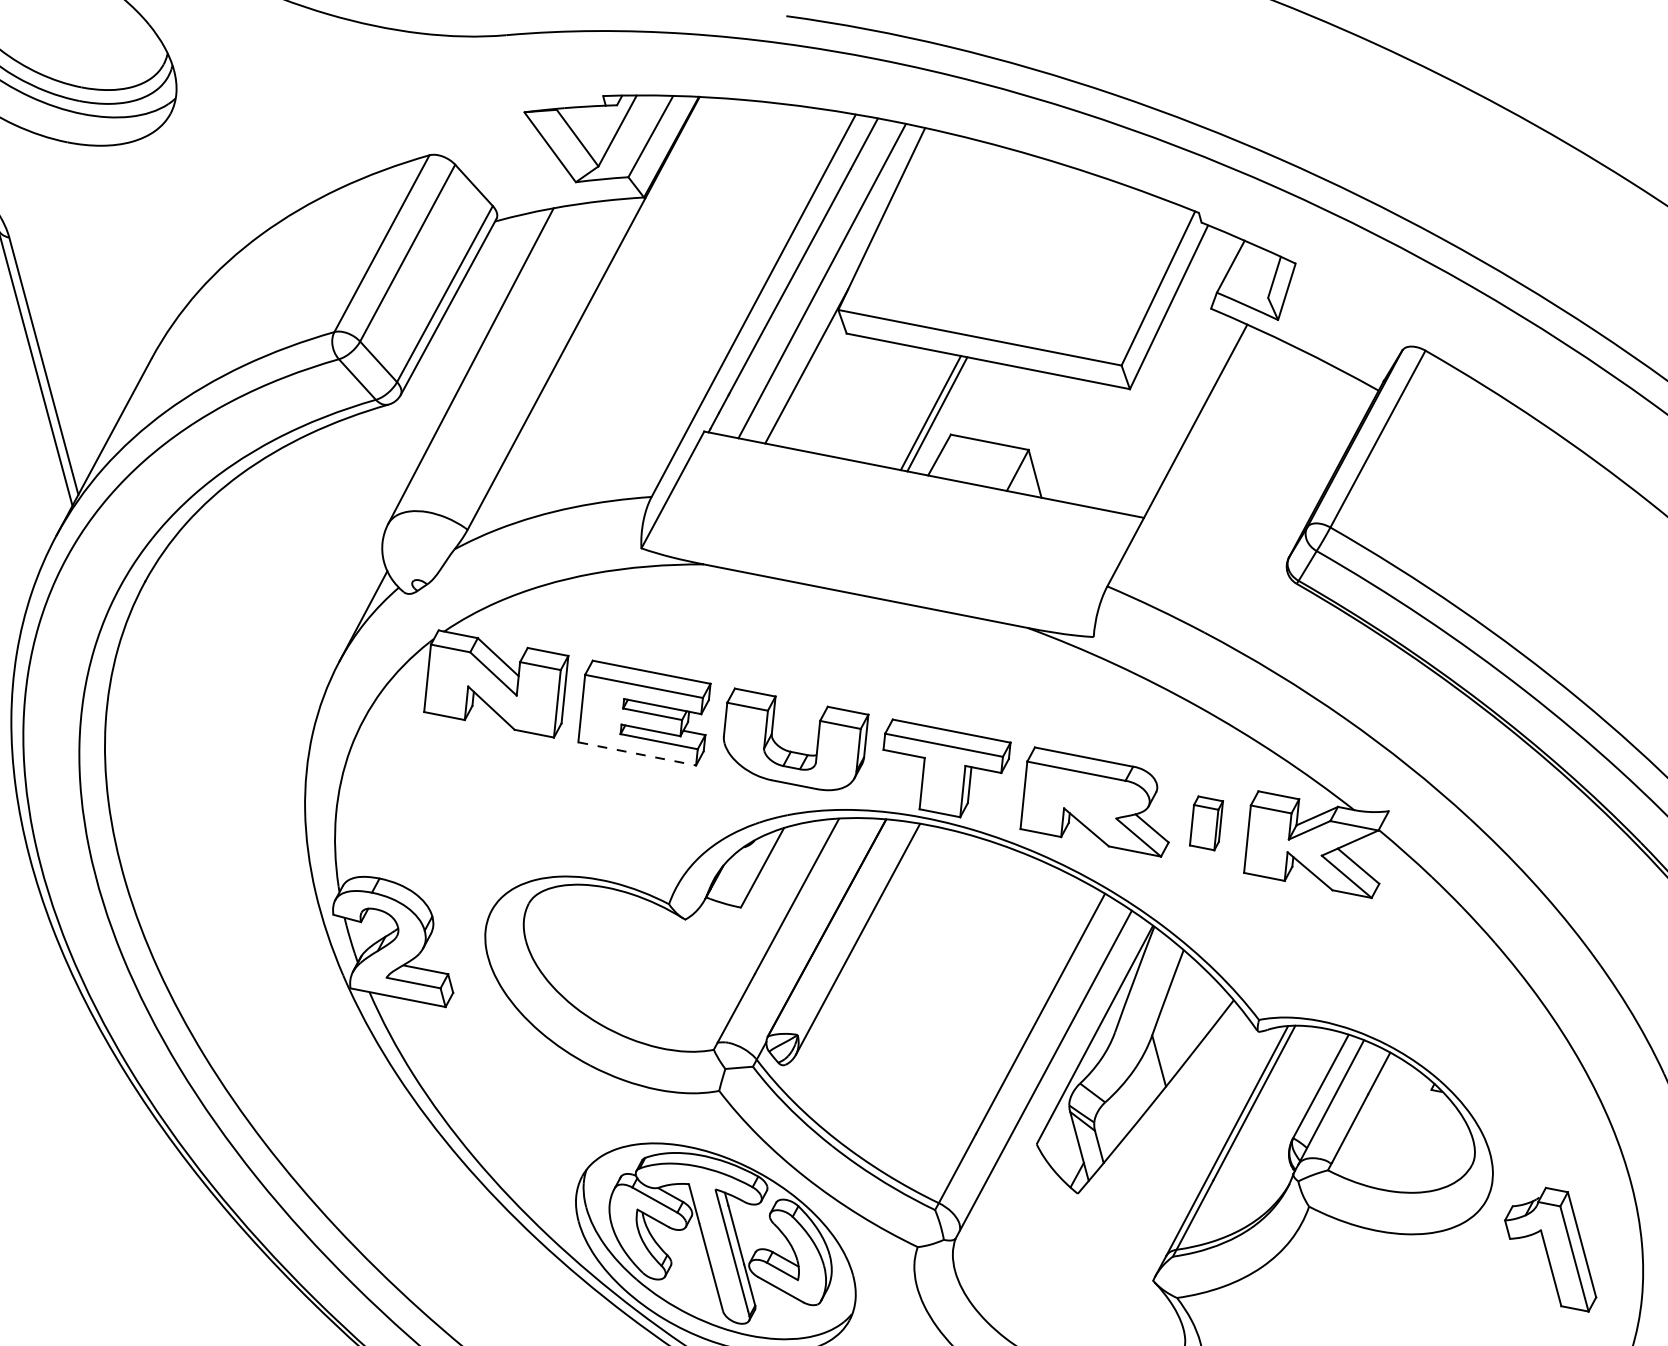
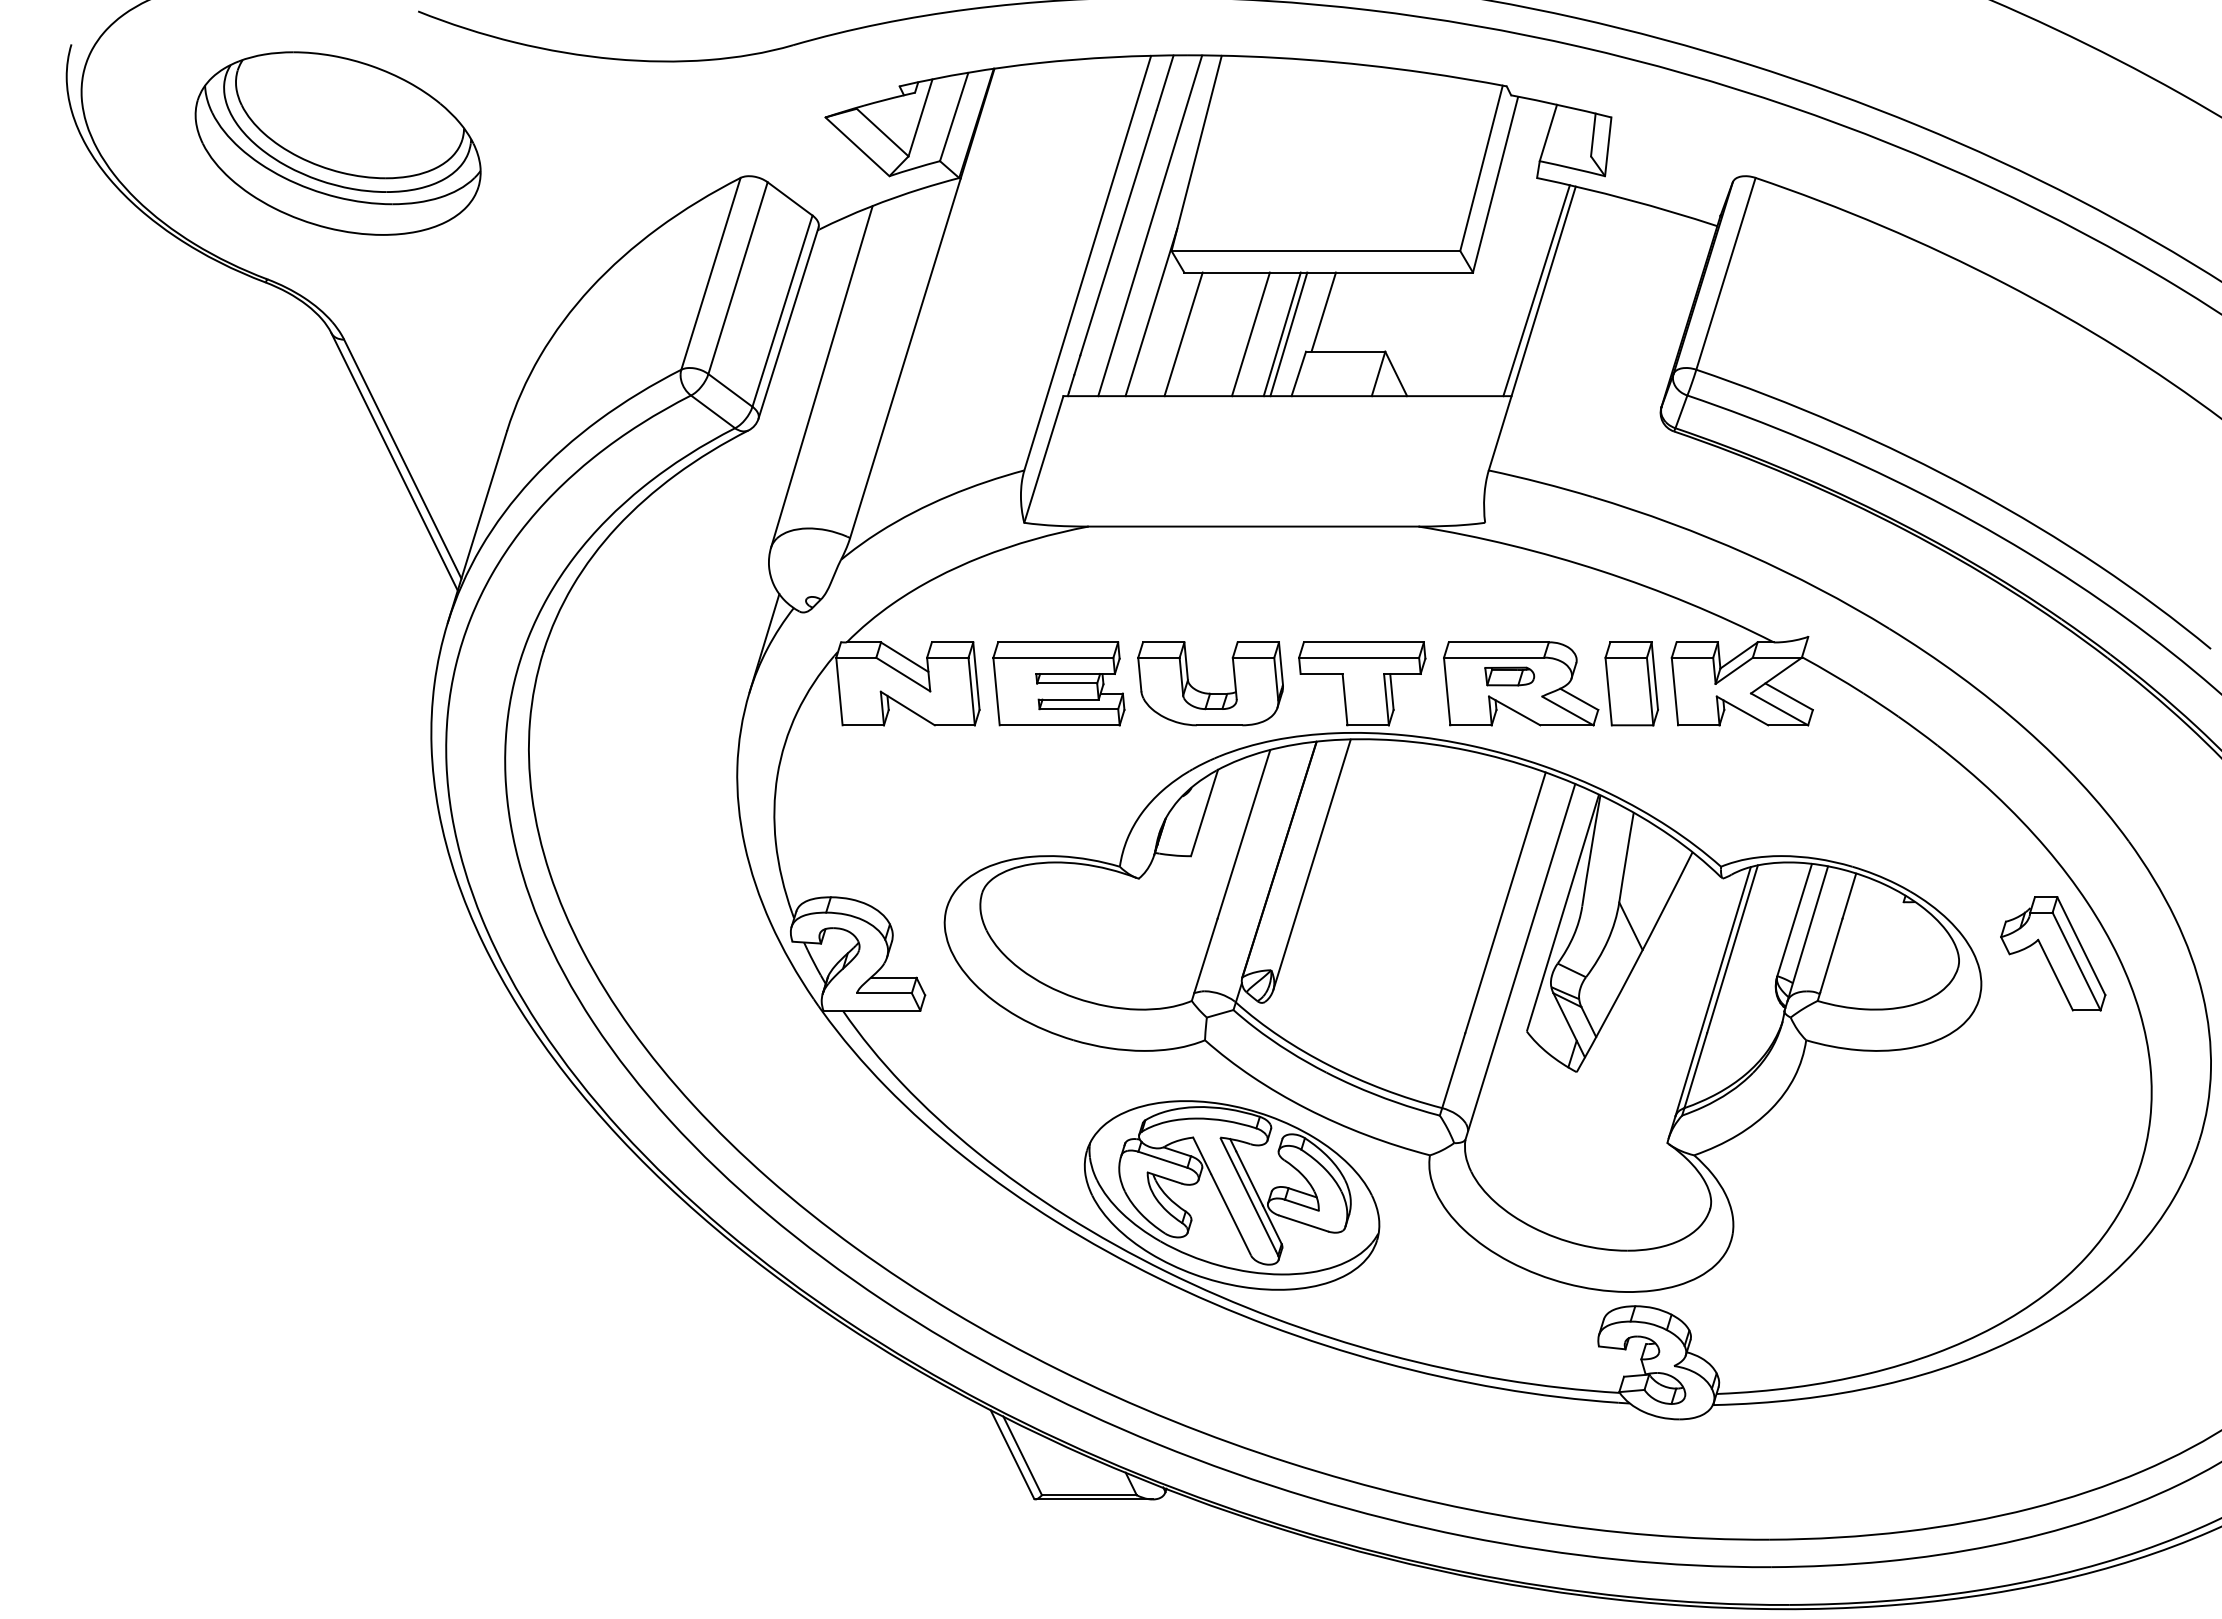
line: (833, 394) -> (1183, 334), added
line: (975, 398) -> (1323, 311), added
line: (899, 407) -> (1250, 334), added
line: (1188, 418) -> (1536, 290), added
line: (637, 754) -> (1060, 725), dashed -> solid
part: (1088, 792) -> (1509, 676), added
part: (1206, 822) -> (1631, 683), size x1.67
part: (1553, 1246) -> (2053, 953), moved

